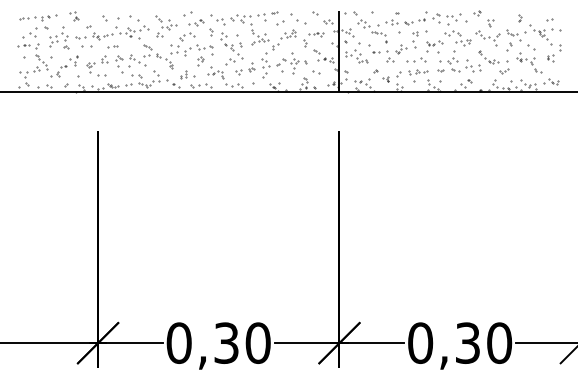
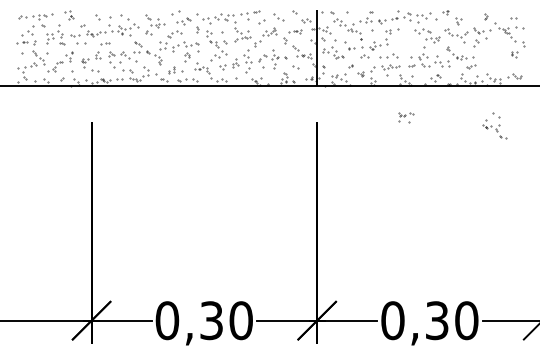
part: (298, 18) -> (278, 17), size x0.7
part: (434, 46) -> (405, 117), moved
part: (529, 58) -> (494, 125), moved

